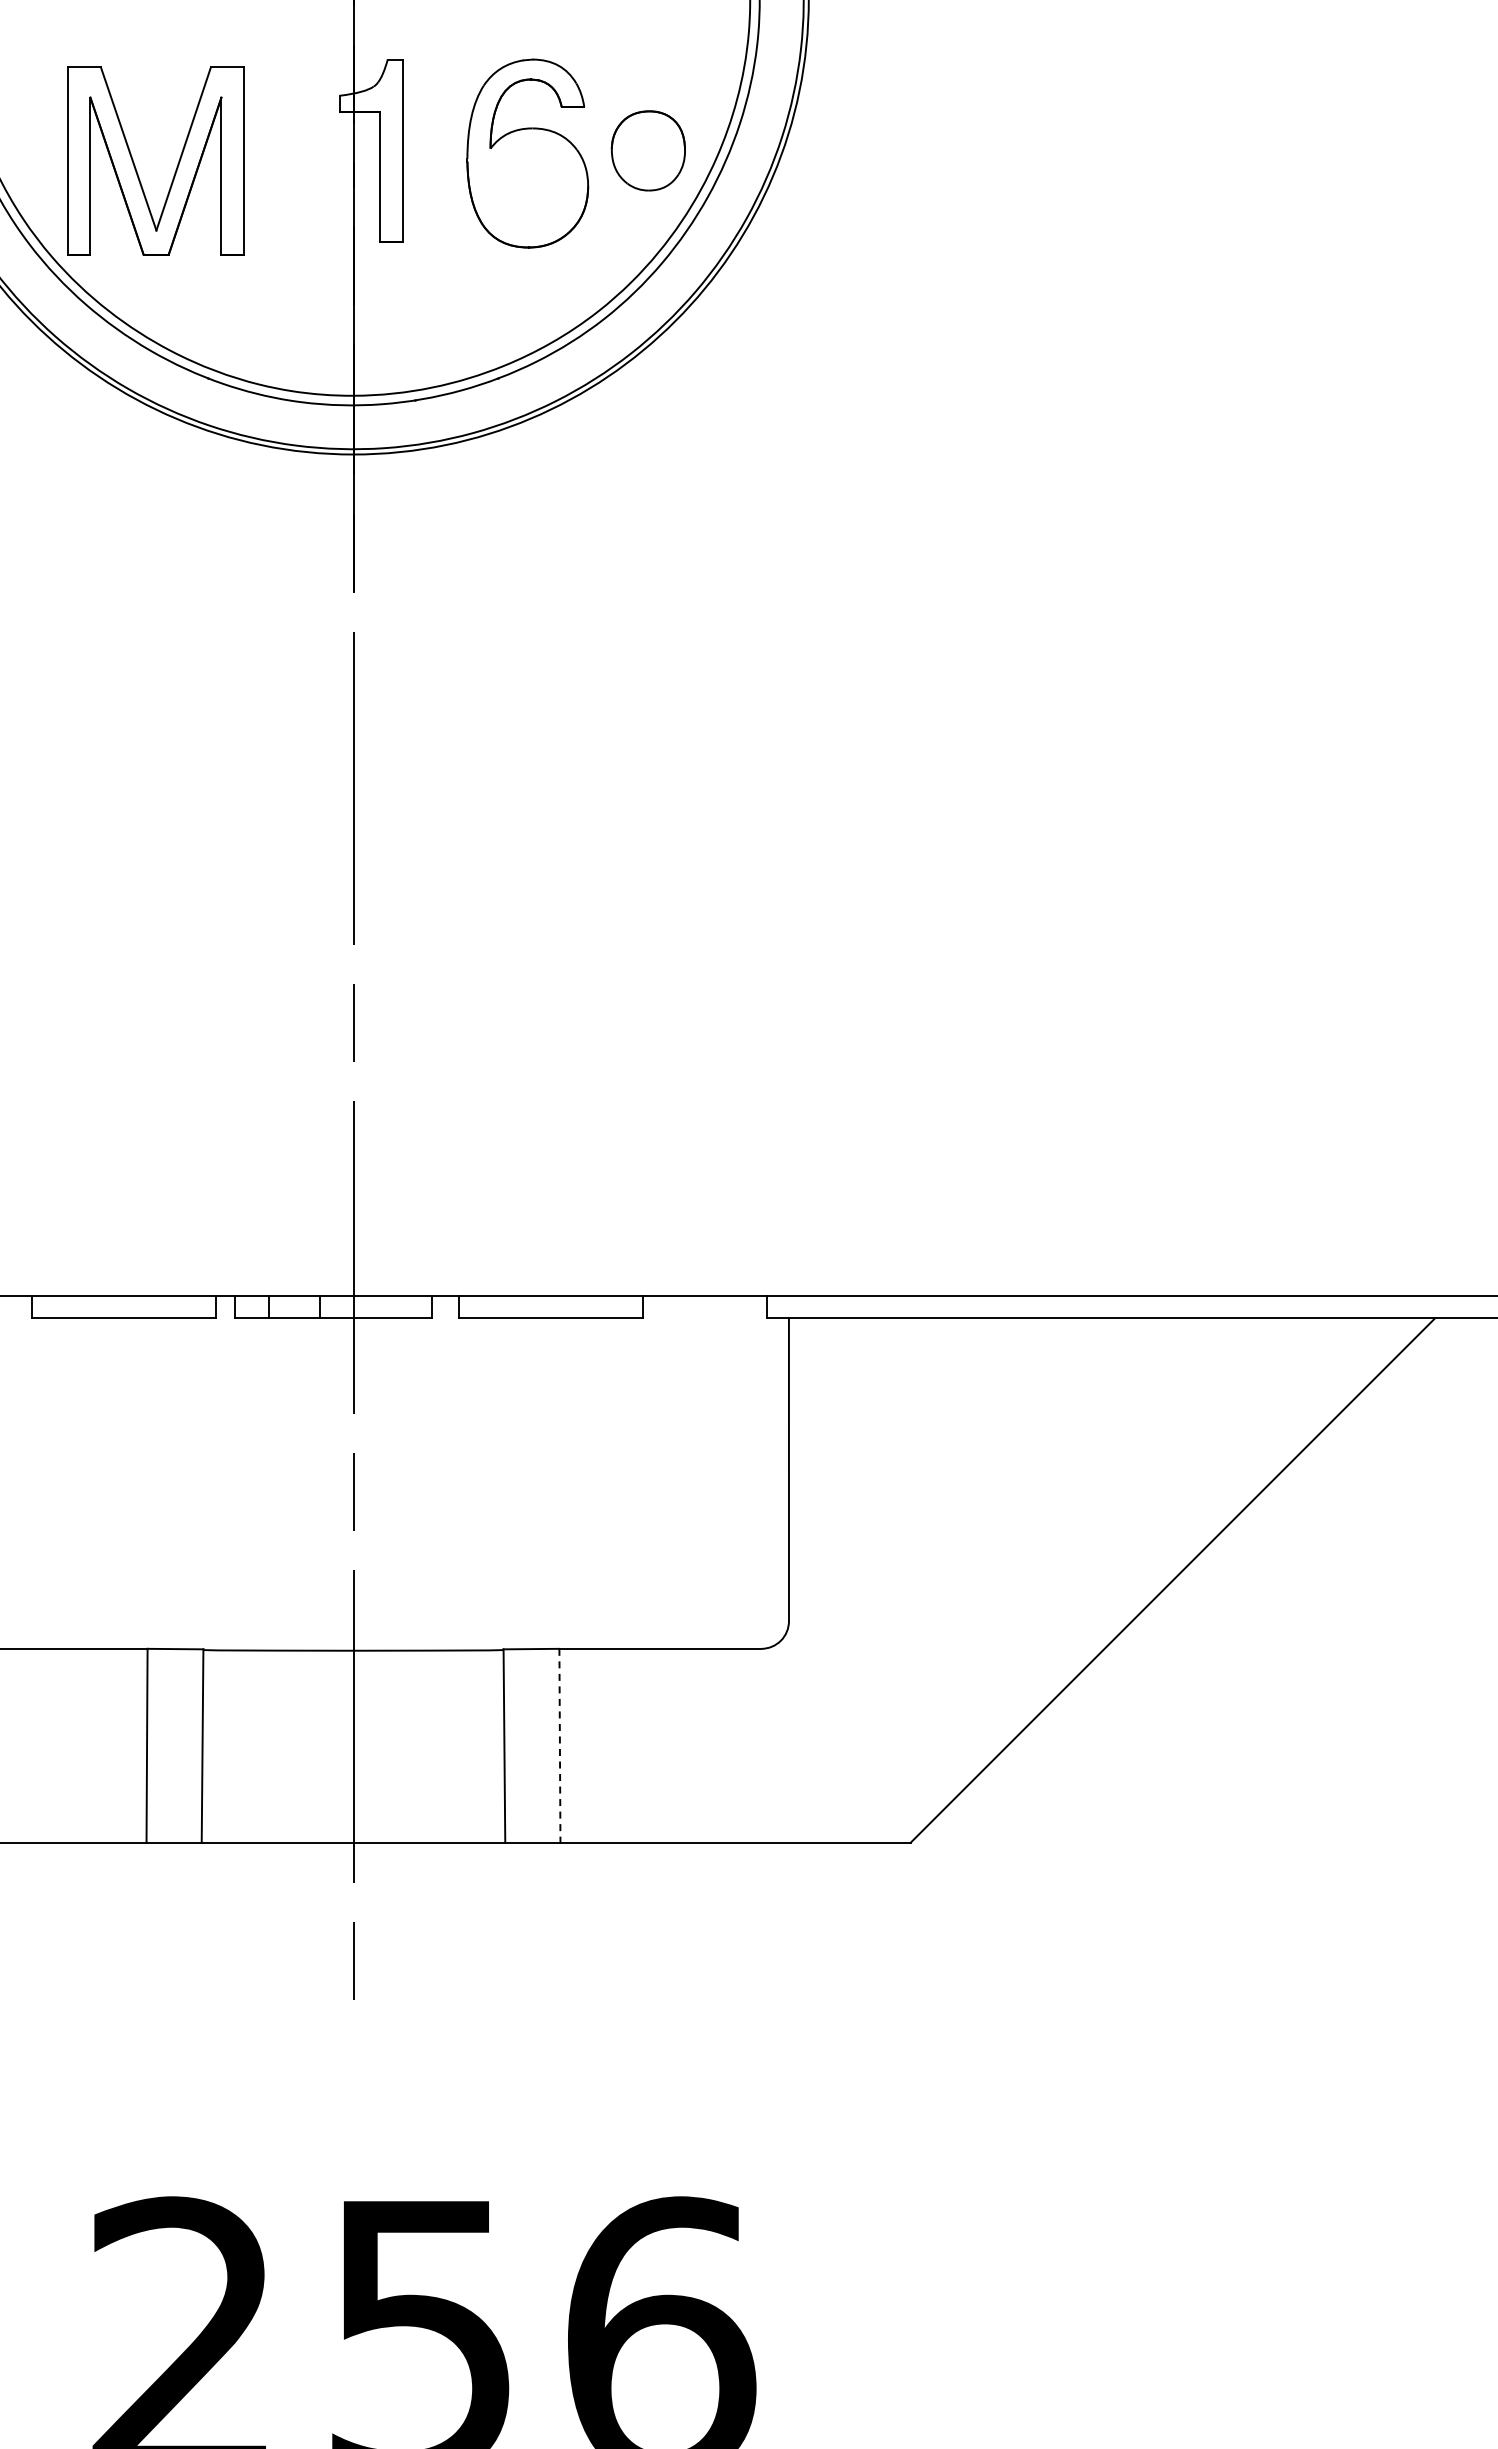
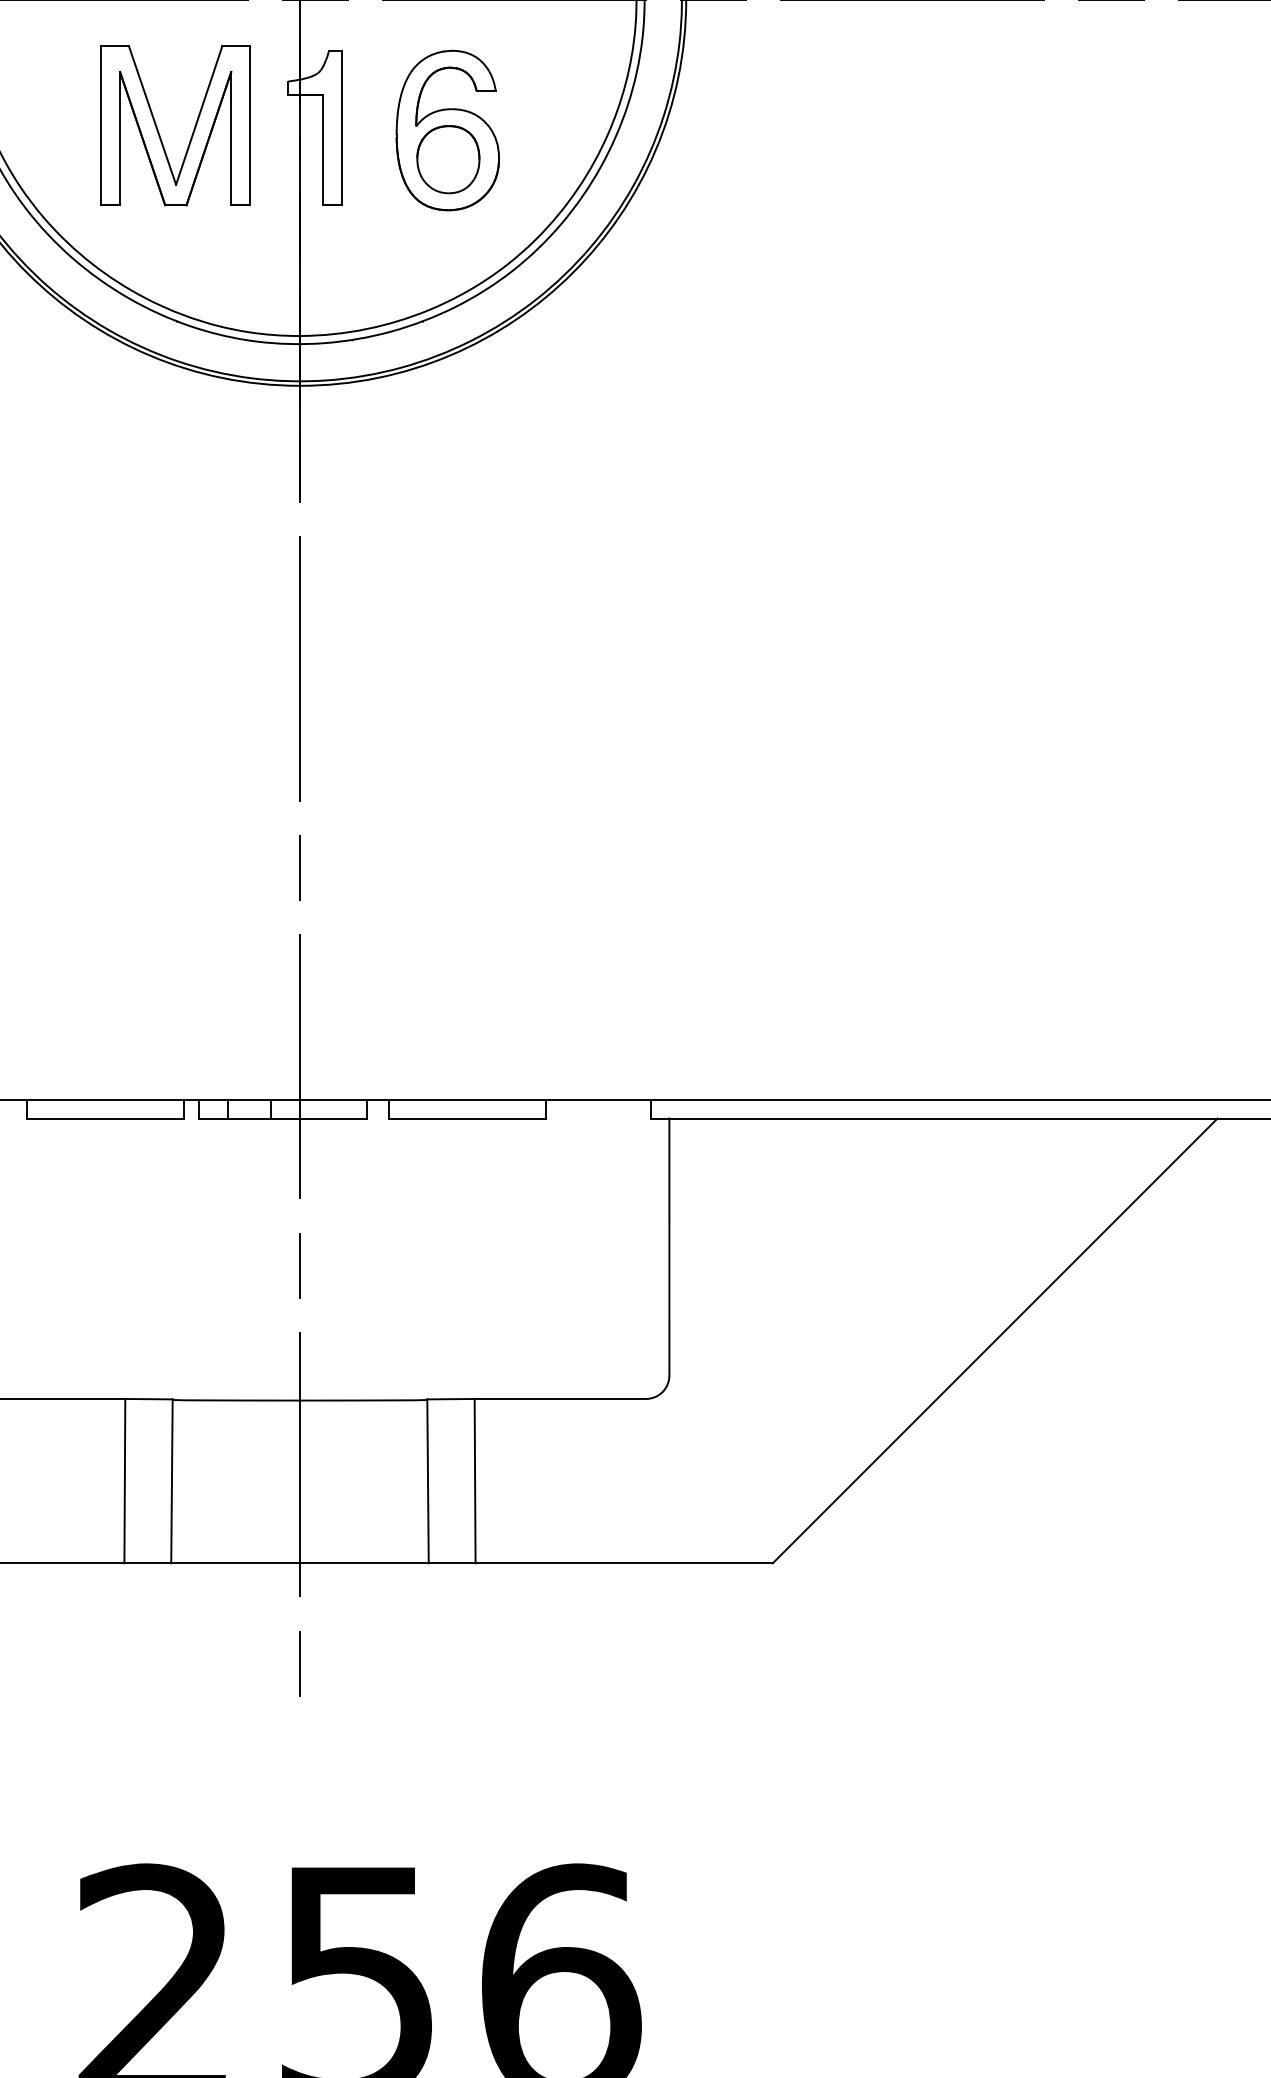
part: (647, 150) -> (447, 159), moved
part: (135, 165) -> (158, 129), moved
line: (559, 1745) -> (474, 1480), dashed -> solid

